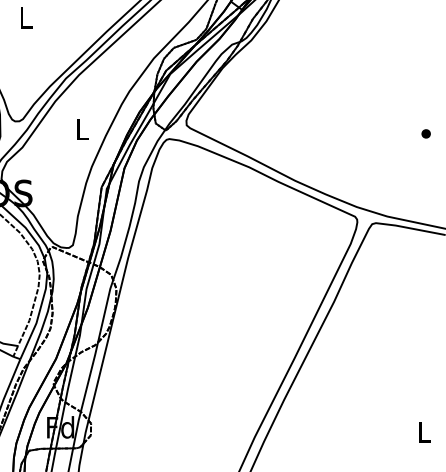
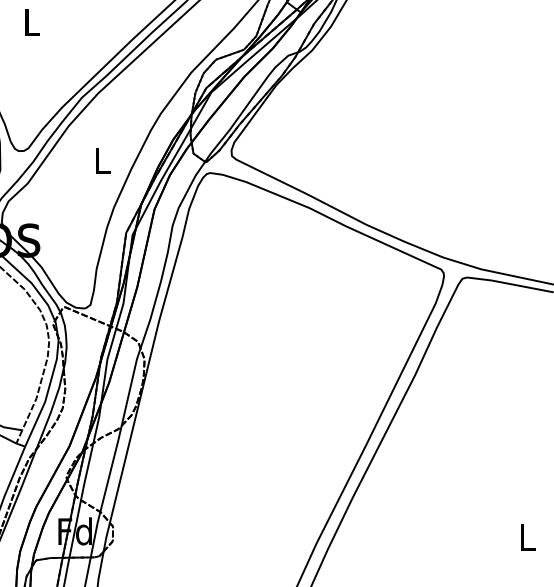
part: (425, 133) -> (528, 166), removed

